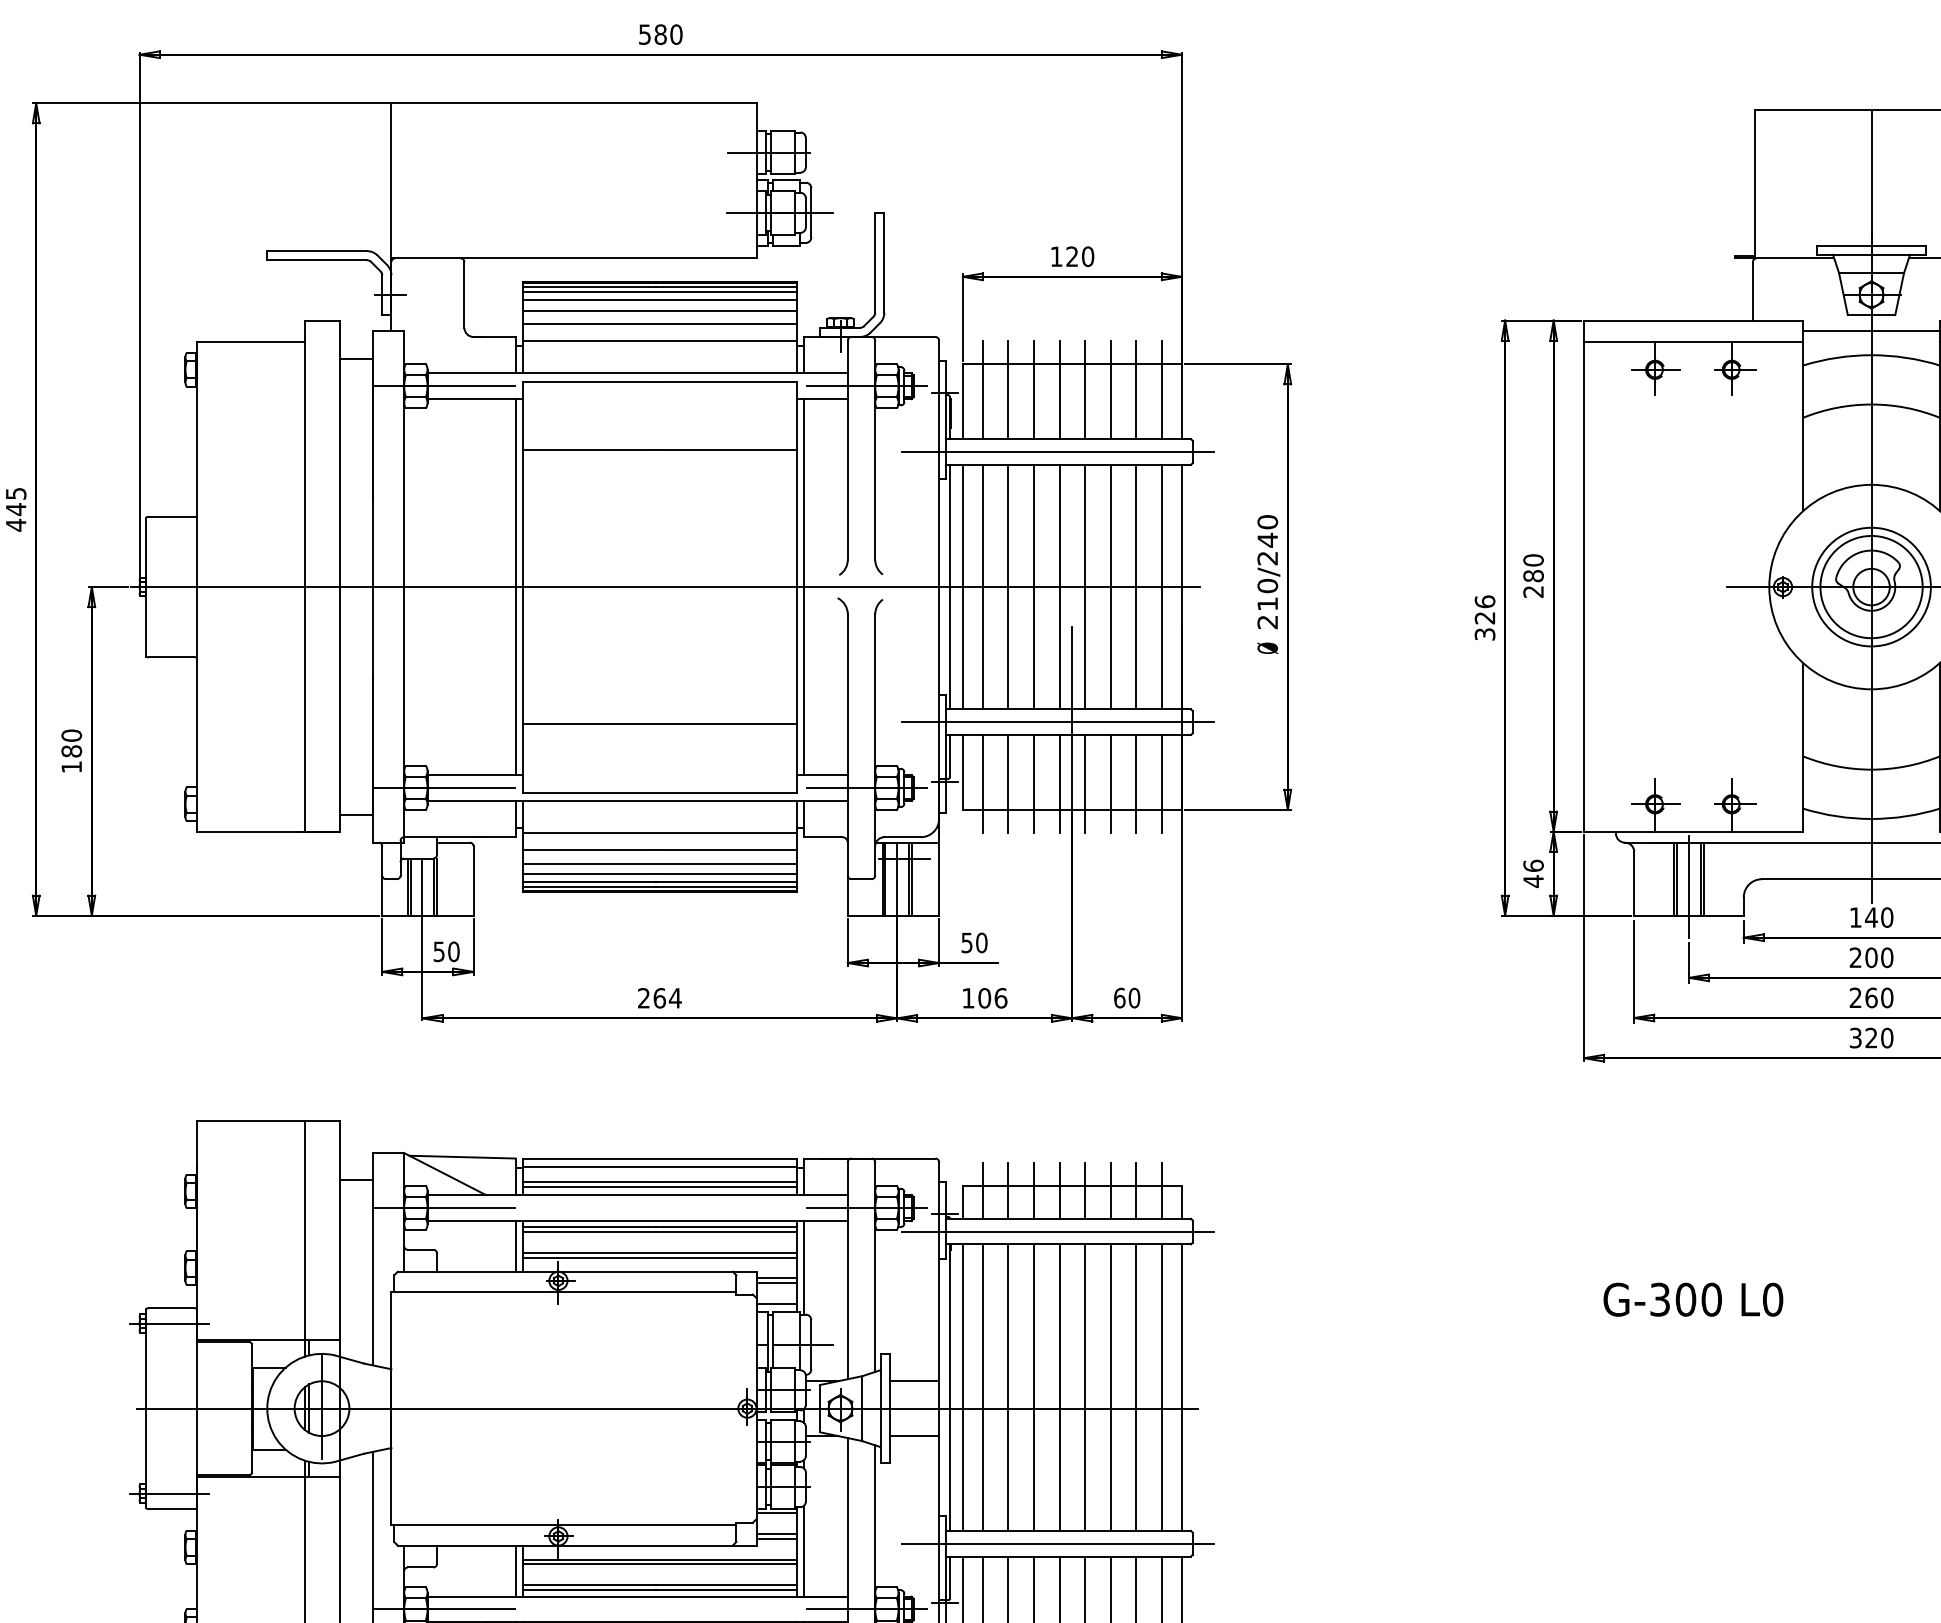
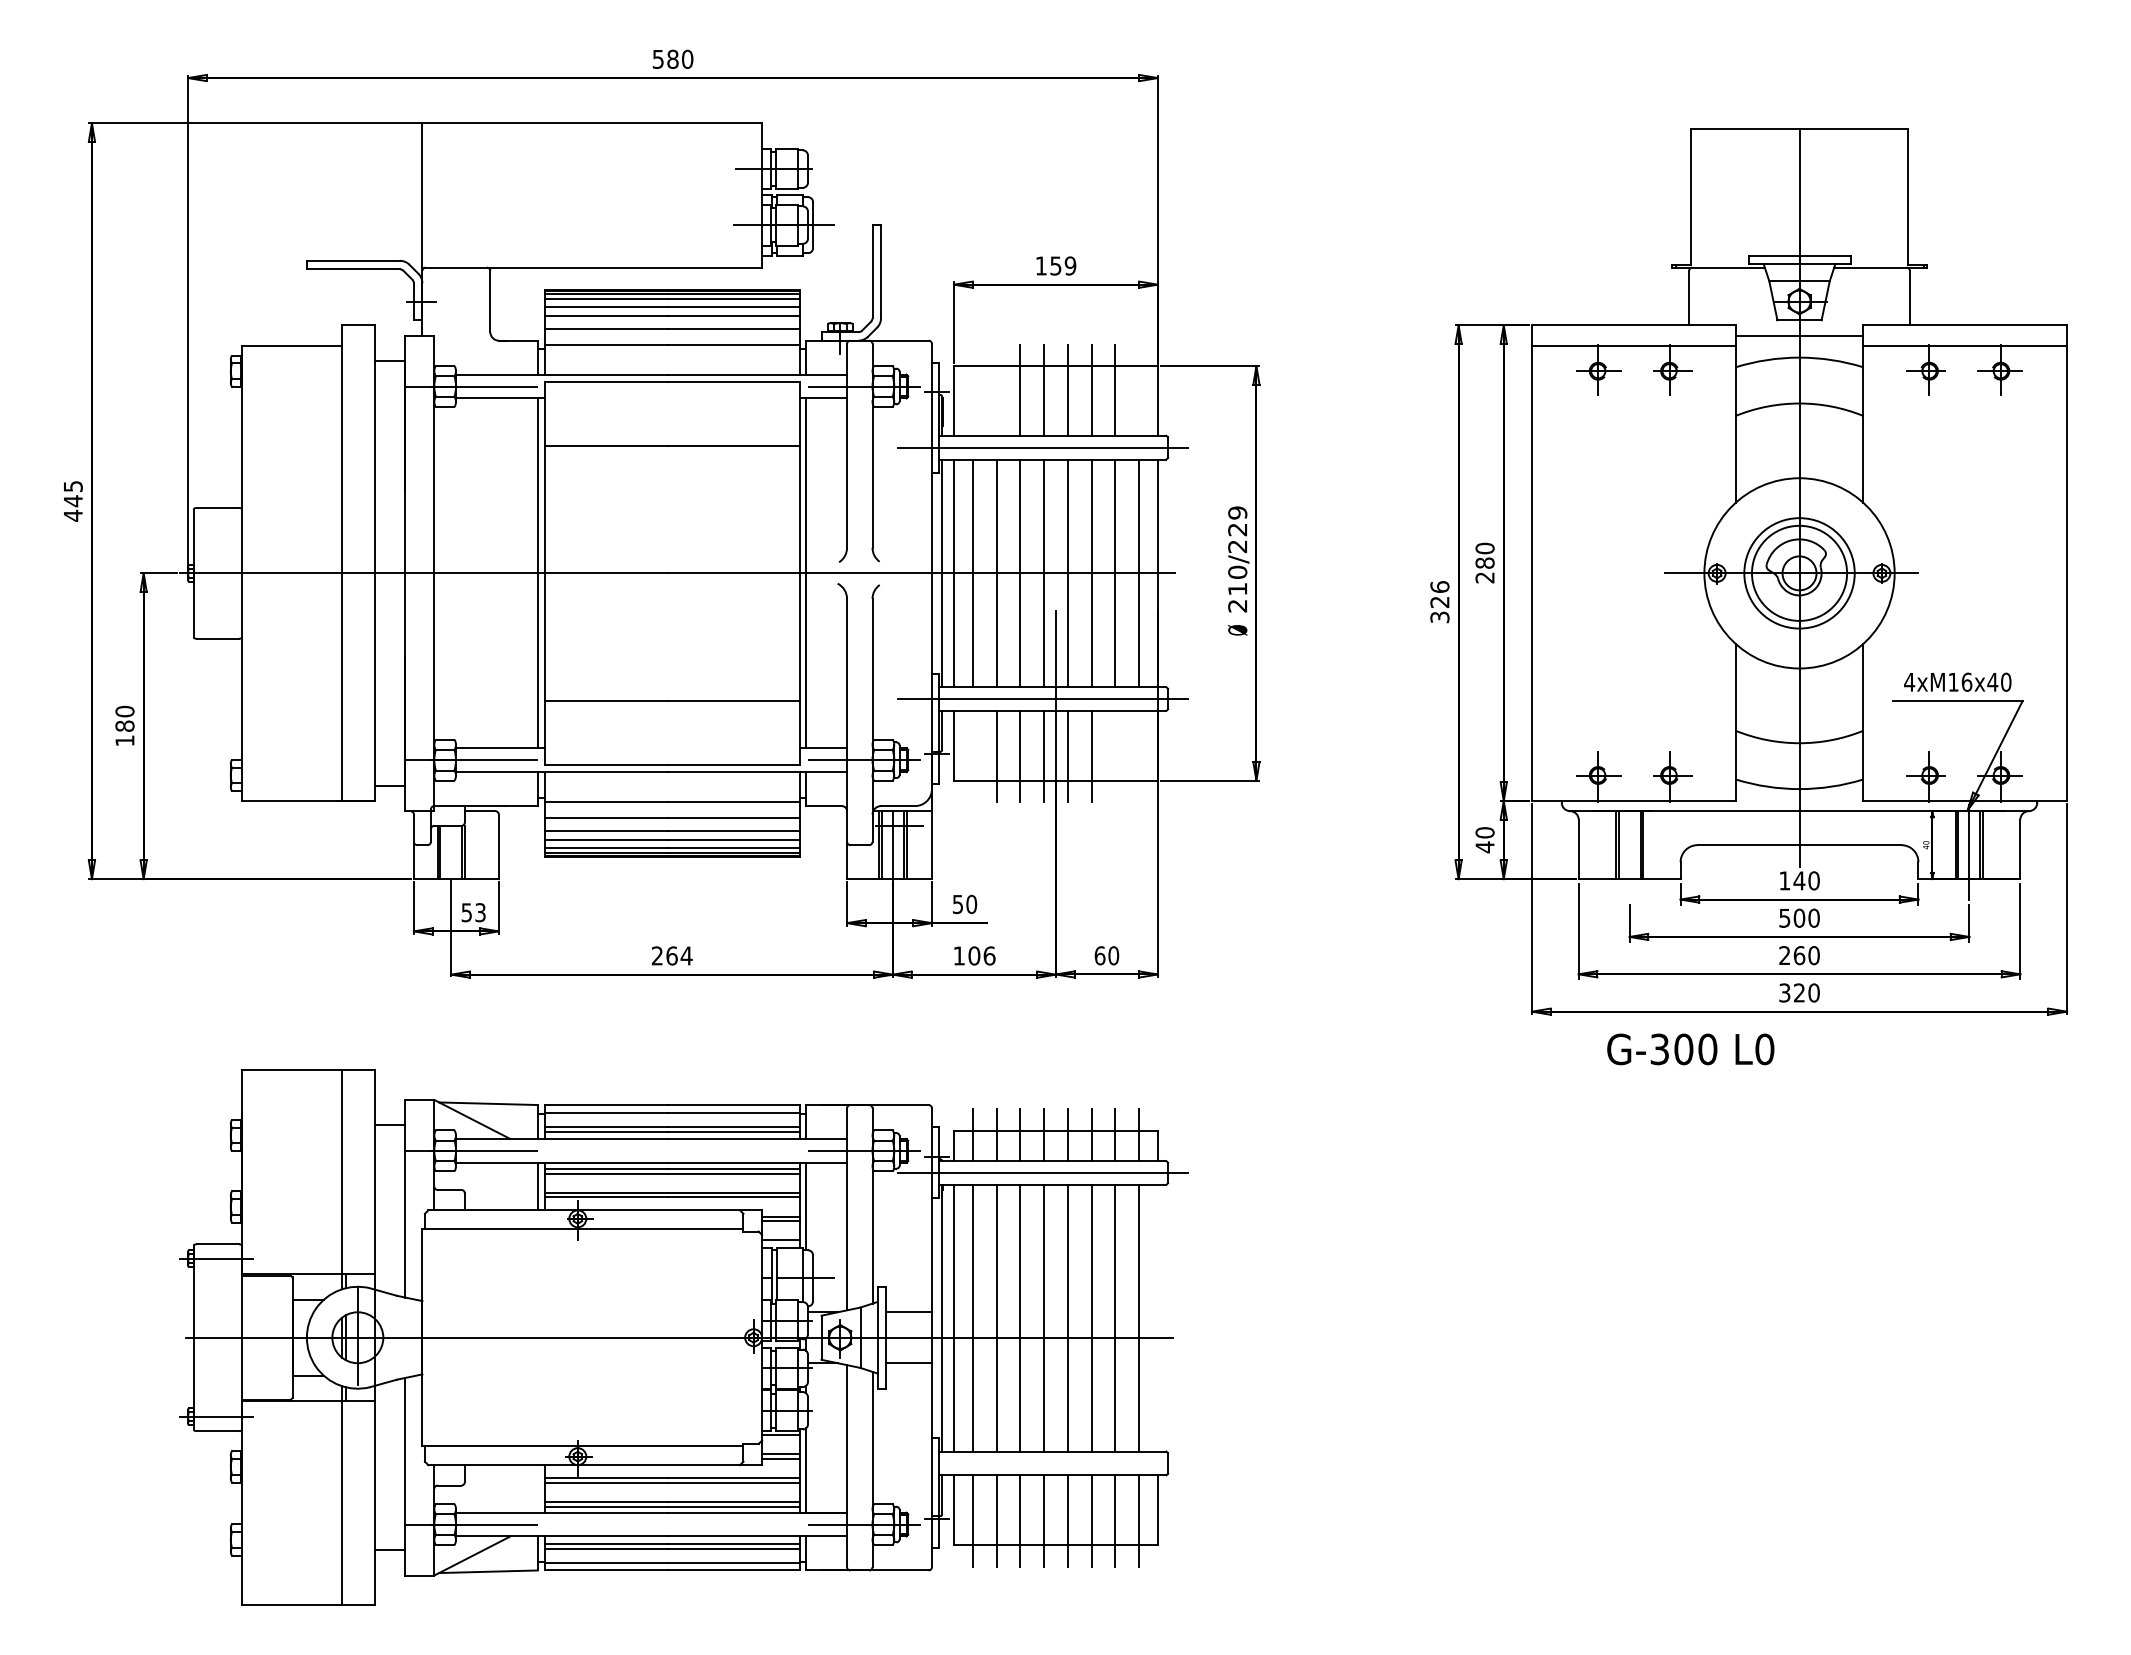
text: (1080, 256) -> (1063, 265), 120 -> 159
line: (982, 389) -> (972, 389), removed
line: (1008, 389) -> (996, 389), removed
line: (1162, 389) -> (1139, 389), removed
text: (1267, 531) -> (1237, 521), 210/240 -> 210/229
line: (982, 783) -> (972, 756), removed
line: (1136, 783) -> (1115, 756), removed
line: (1162, 783) -> (1139, 756), removed
text: (1532, 865) -> (1484, 832), 46 -> 40
line: (422, 887) -> (451, 852), removed
line: (1688, 887) -> (1629, 852), removed
text: (453, 951) -> (480, 912), 50 -> 53
text: (1855, 956) -> (1784, 917), 200 -> 500
text: (1693, 1299) -> (1690, 1049), moved
line: (1181, 1386) -> (1157, 1317), removed
line: (1057, 1543) -> (1042, 1463), removed
line: (515, 1570) -> (537, 1488), removed

